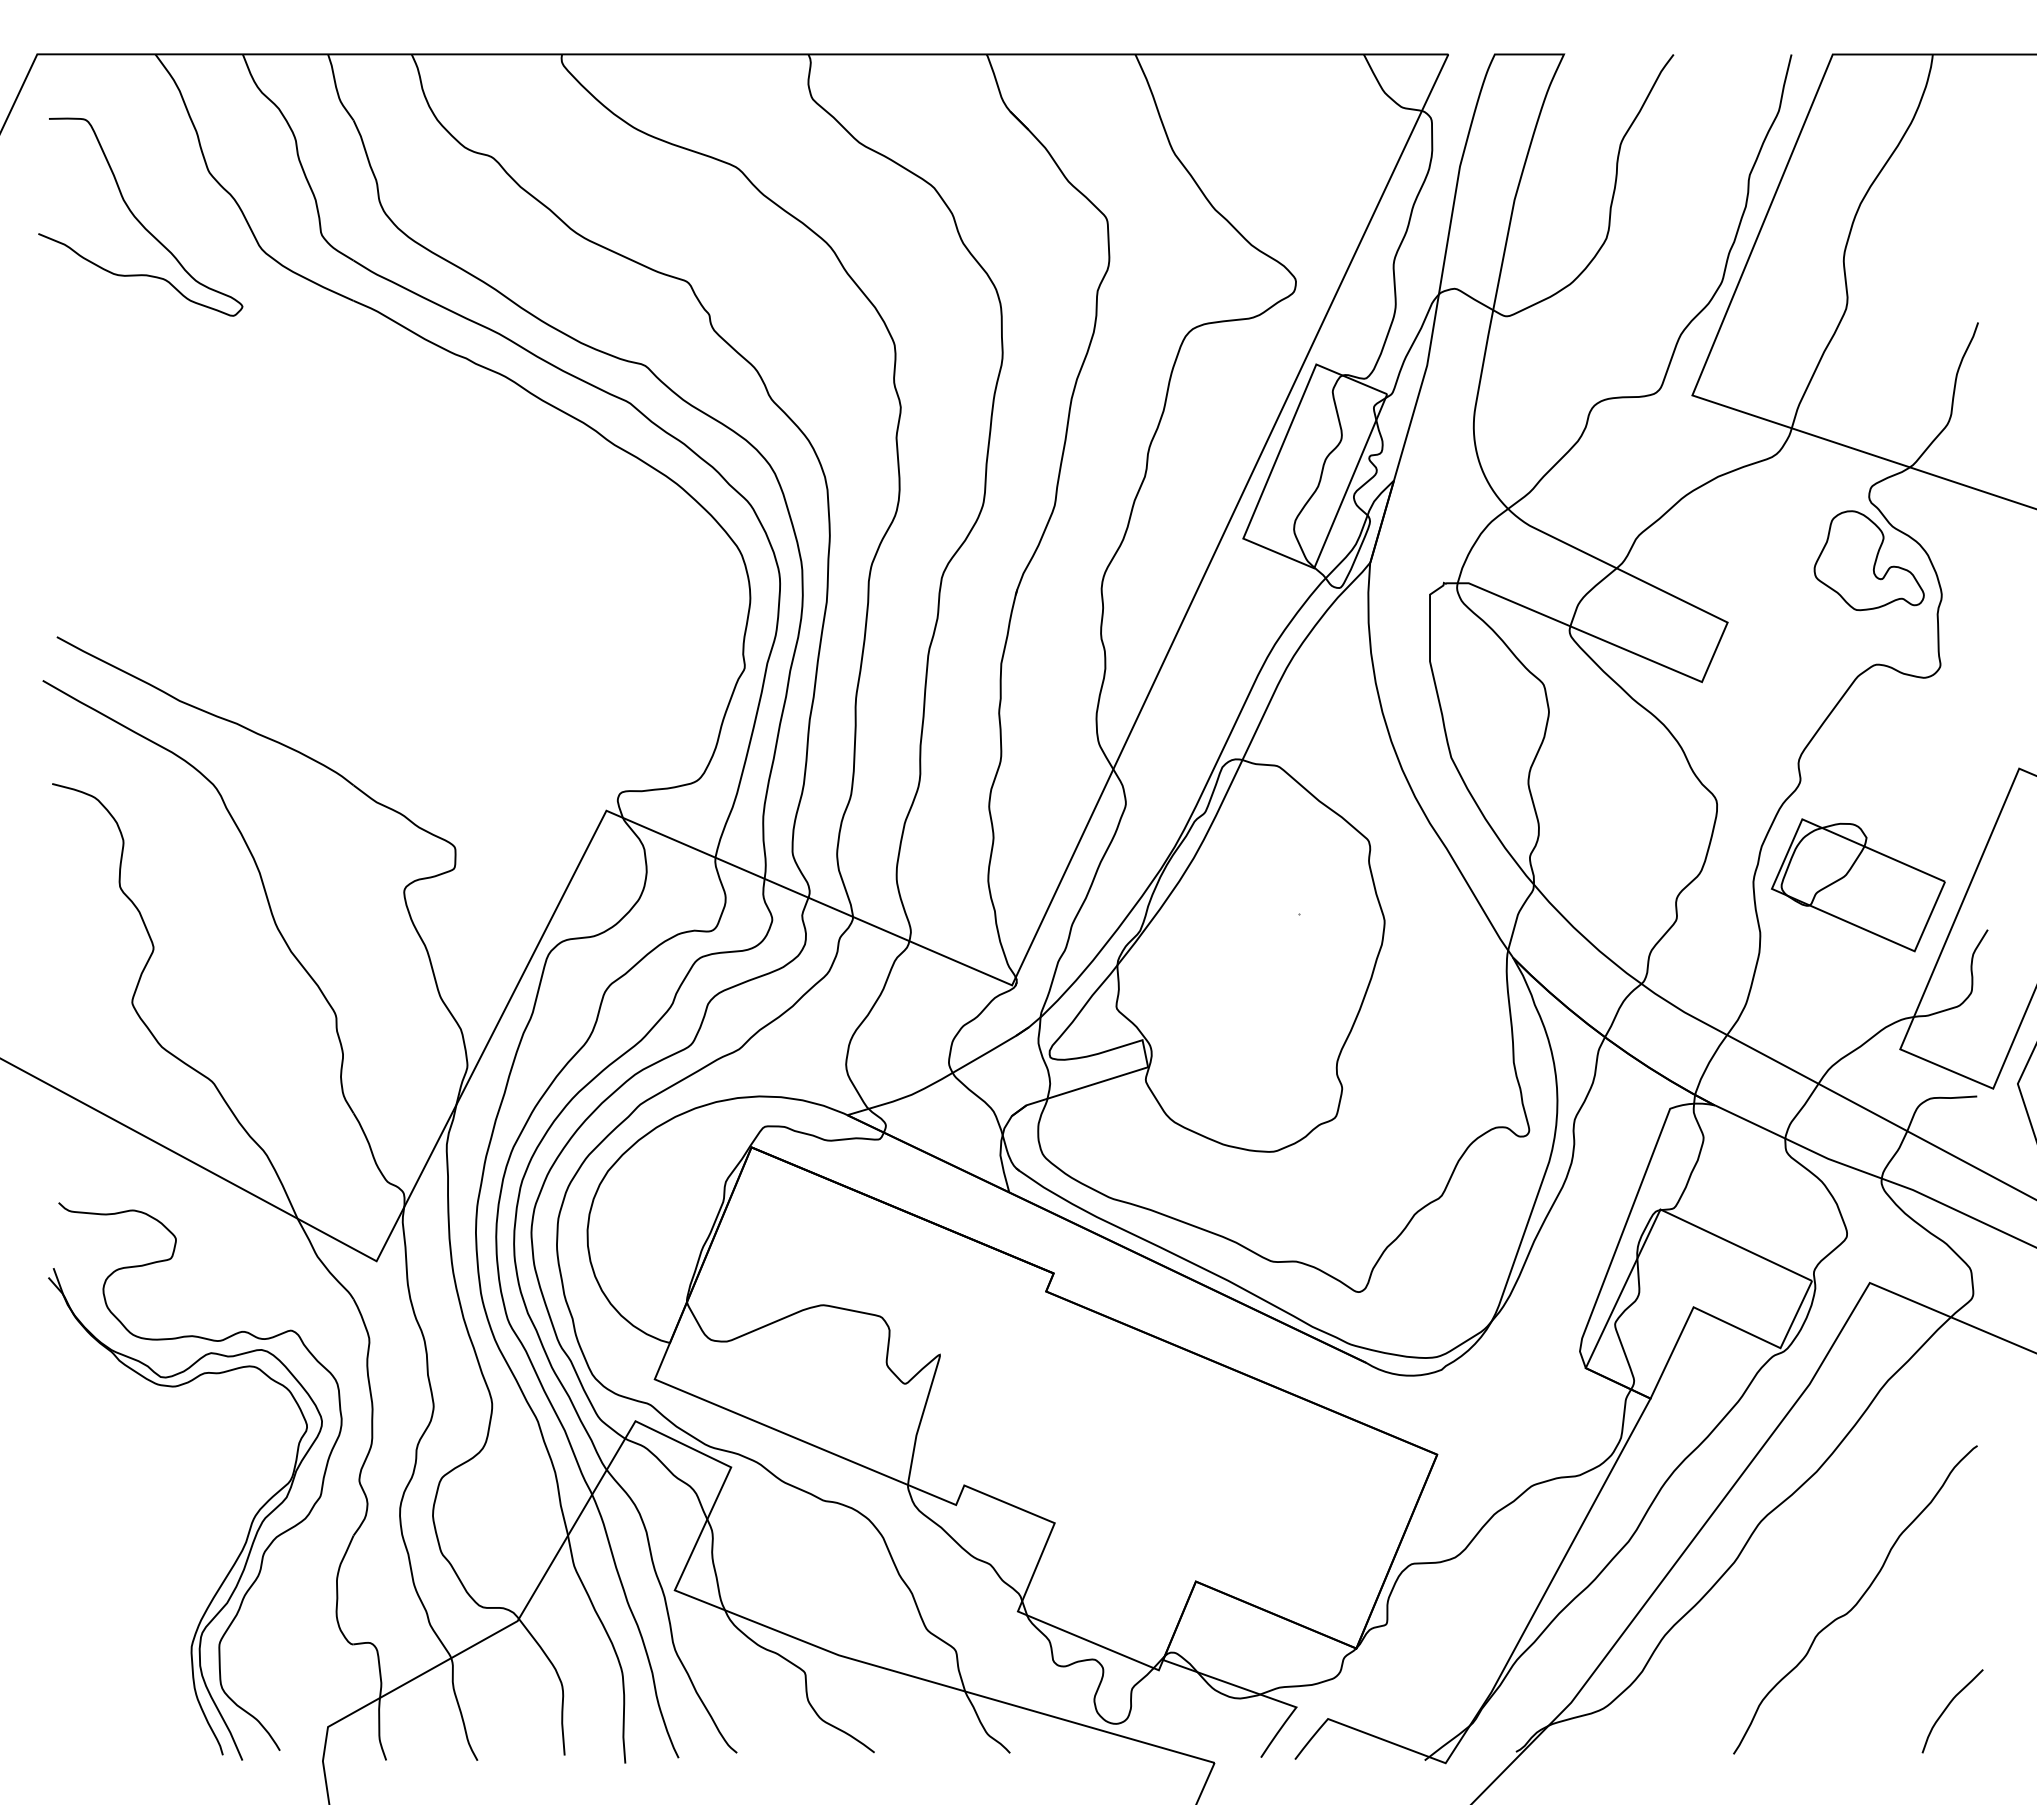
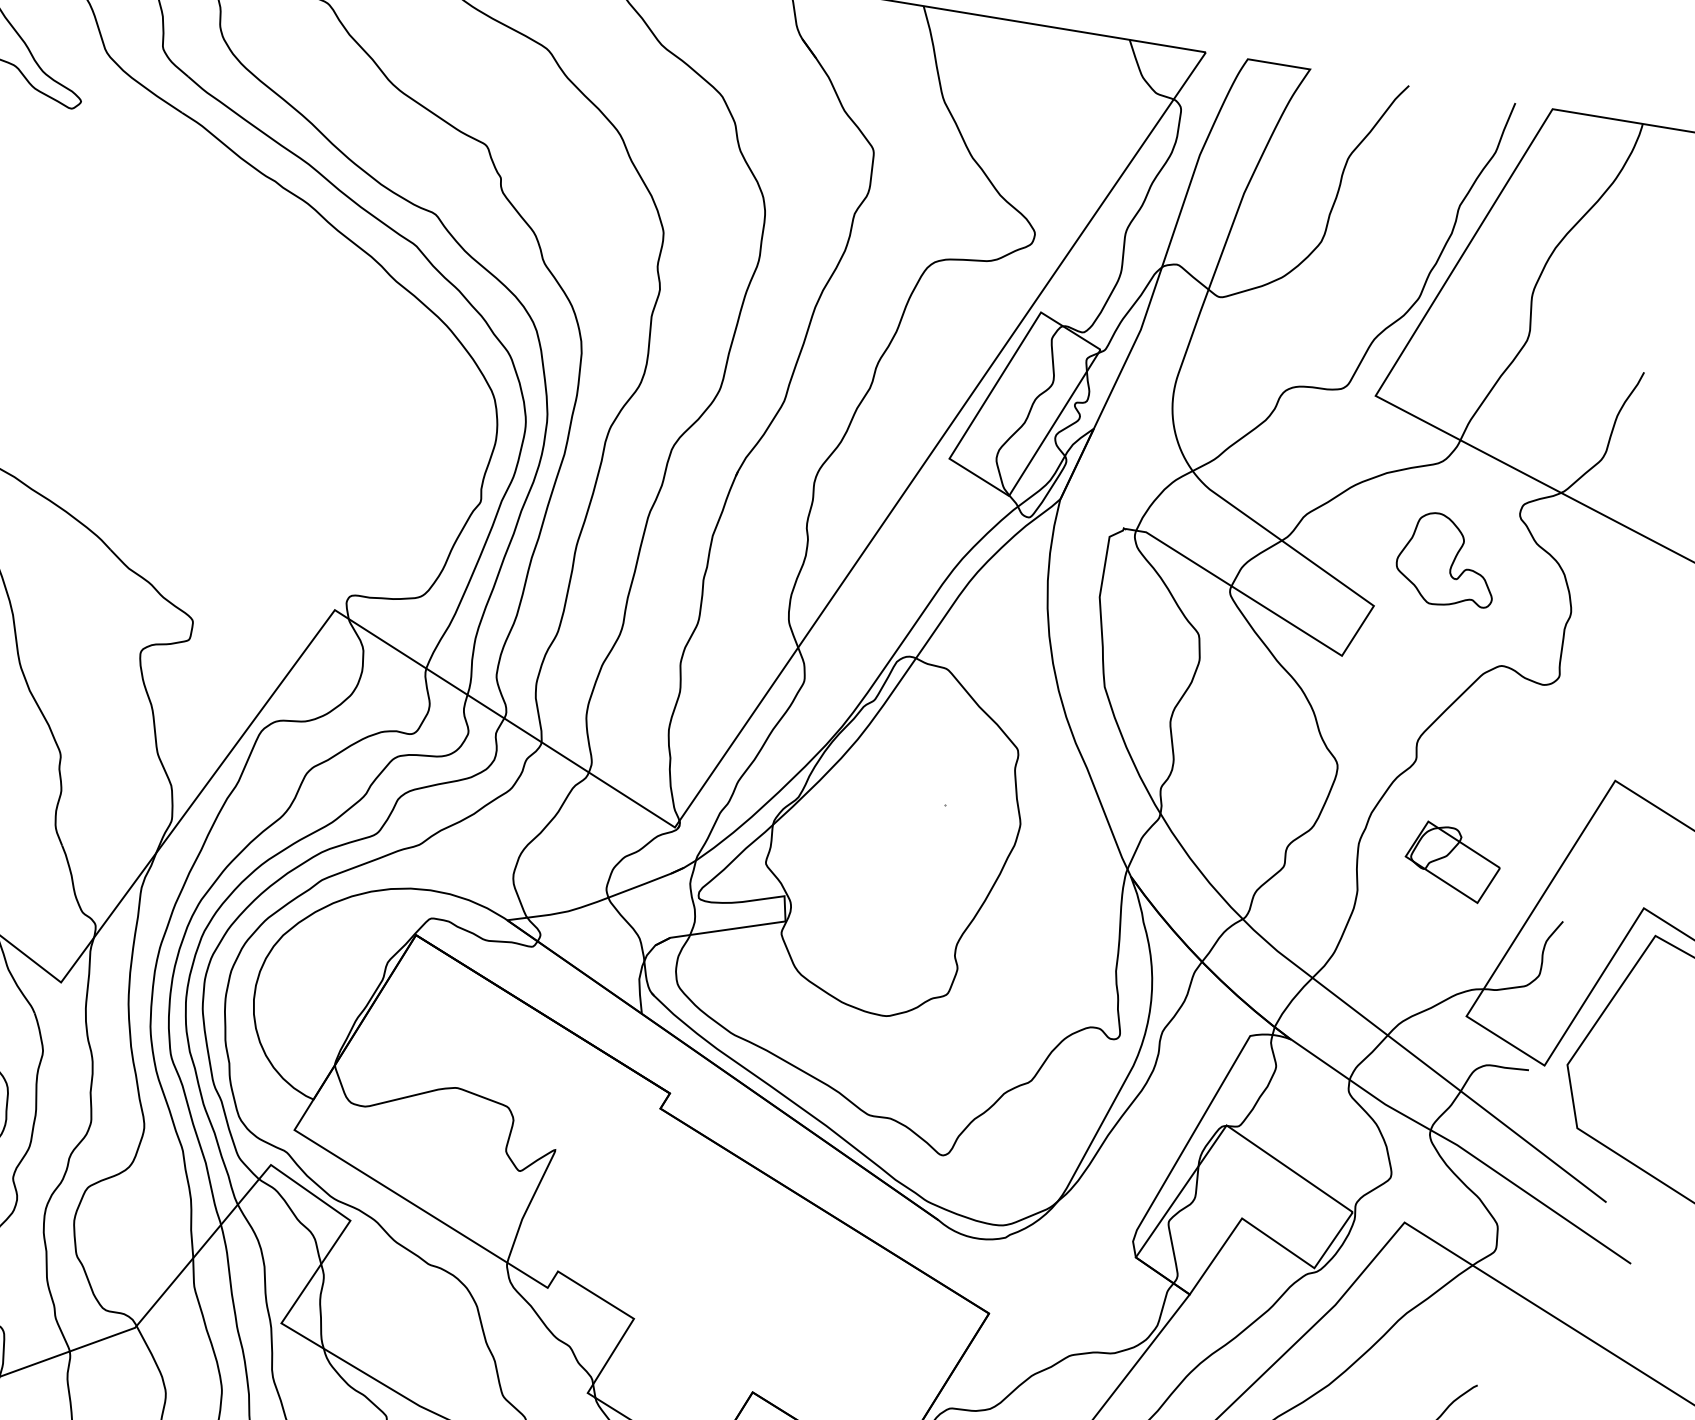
part: (1868, 560) -> (1446, 560), moved
part: (1857, 885) -> (1452, 862), size x0.6

